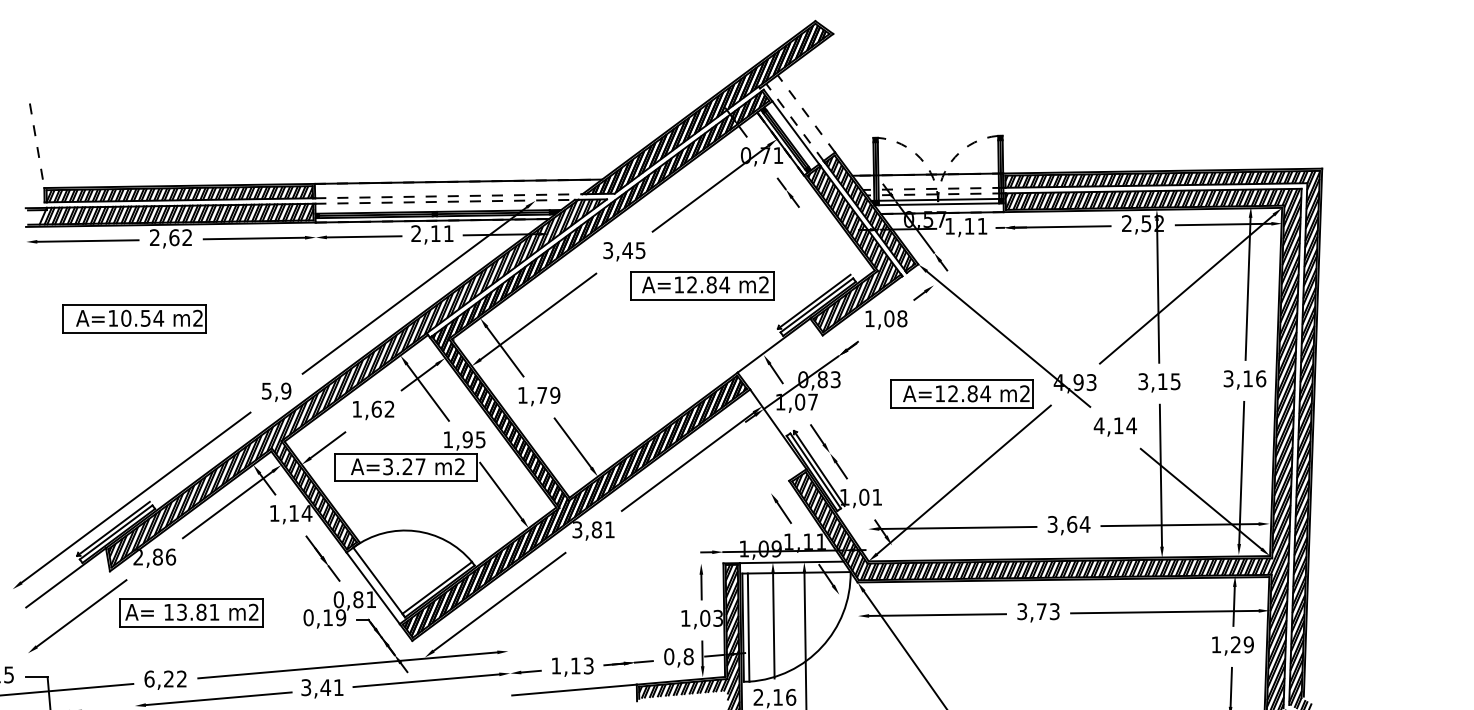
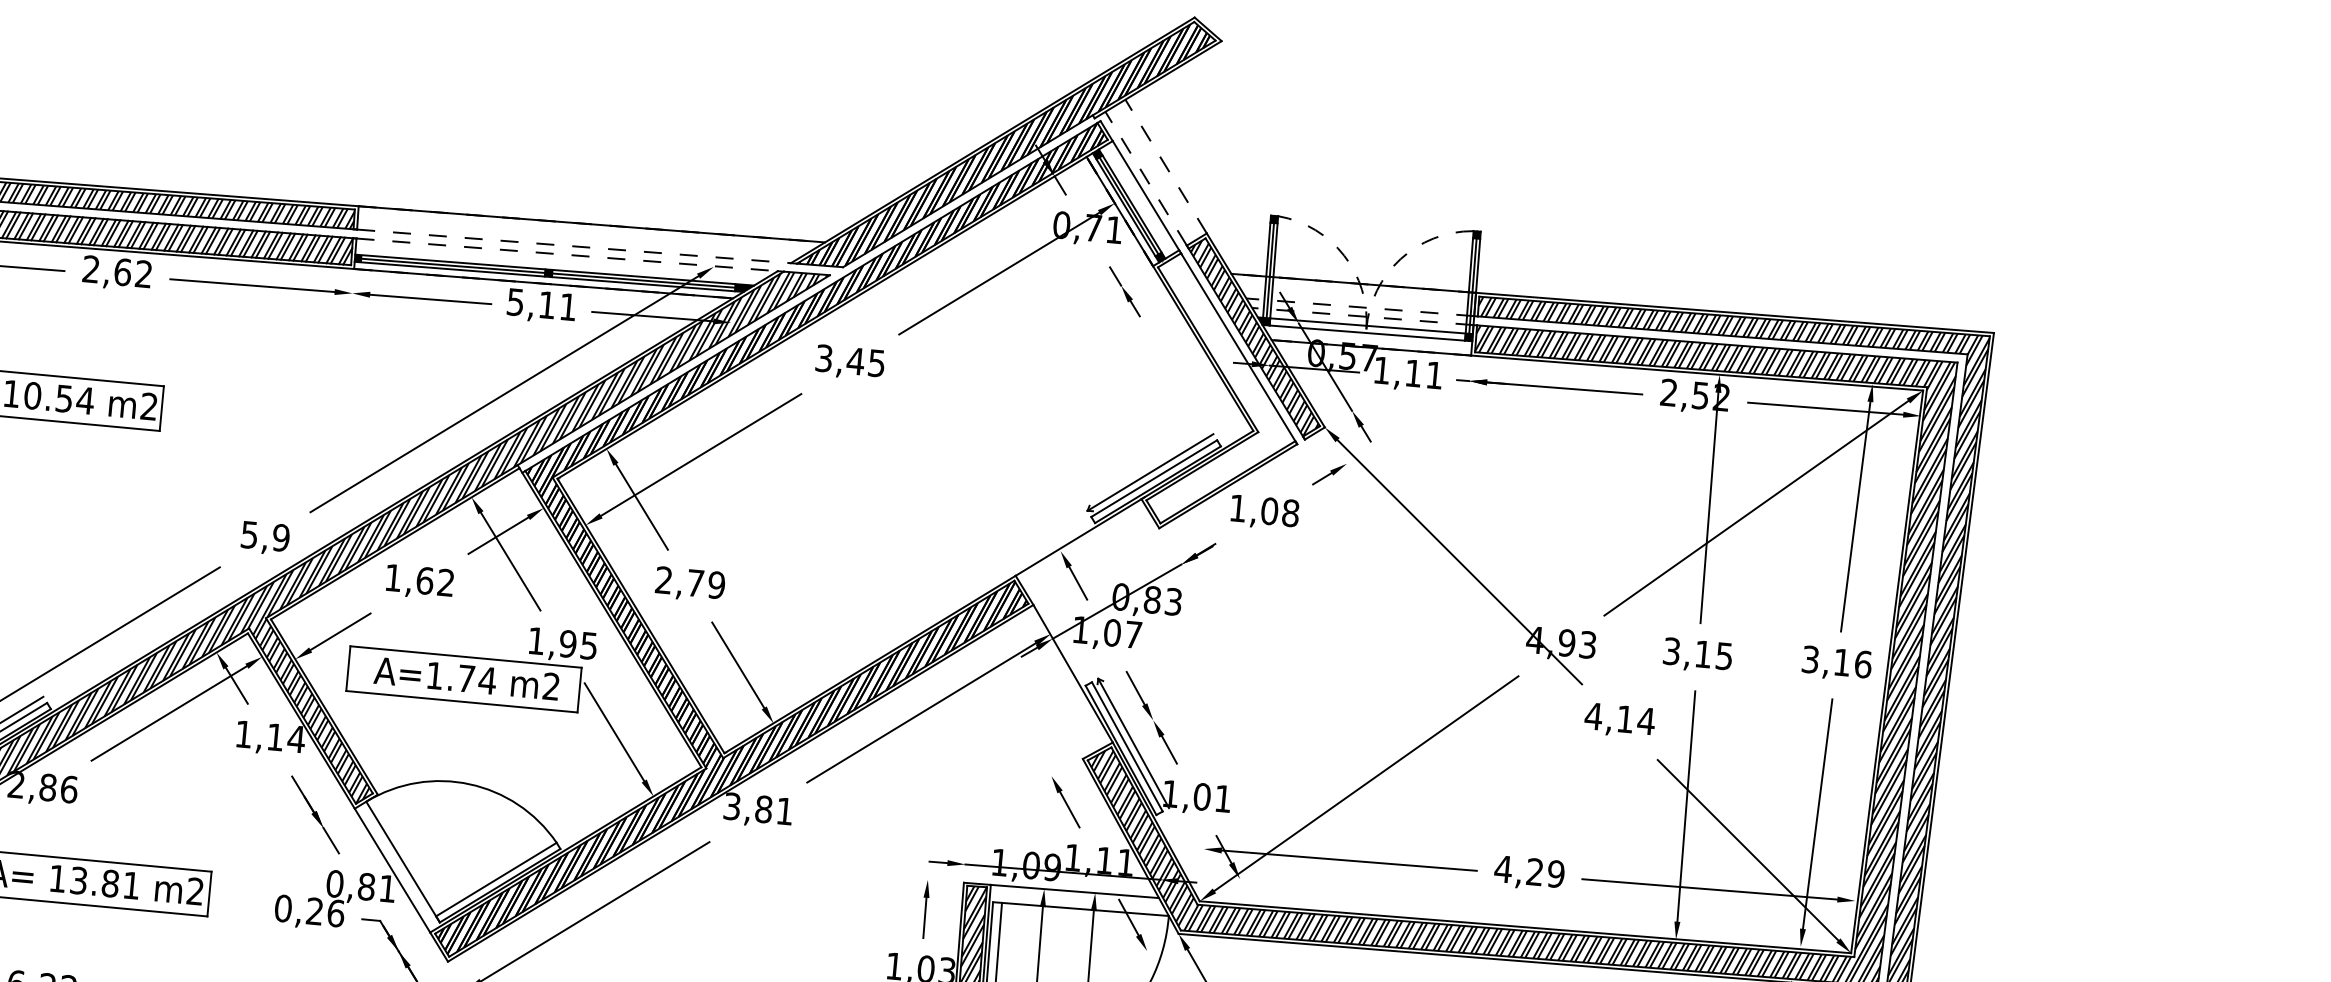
text: (415, 233) -> (514, 301), 2,11 -> 5,11
hatch: (853, 249) -> (1221, 393), removed
part: (702, 285) -> (971, 429), removed
part: (961, 393) -> (1375, 643), removed
text: (522, 394) -> (663, 578), 1,79 -> 2,79
text: (404, 466) -> (461, 677), A=3.27 -> A=1.74
text: (1068, 524) -> (1529, 871), 3,64 -> 4,29
text: (334, 617) -> (325, 912), 0,19 -> 0,26

